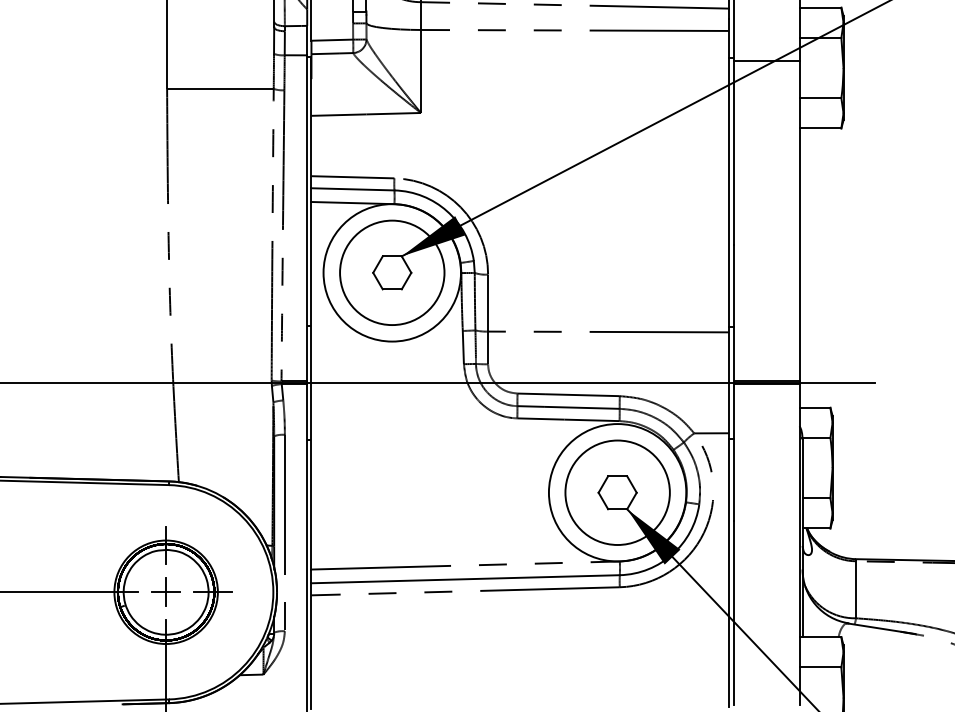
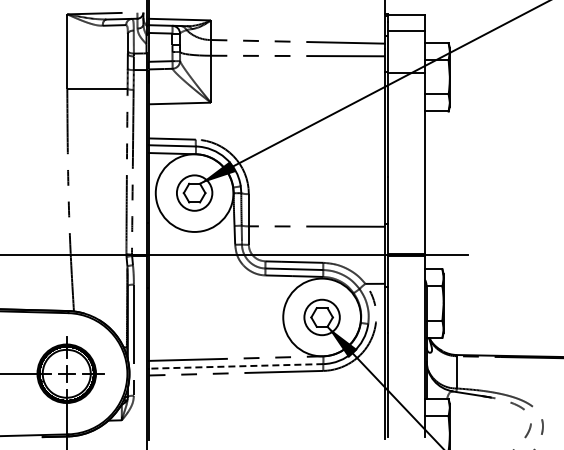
circle: (392, 271) -> (194, 192), size x0.6
circle: (616, 492) -> (321, 317), size x0.6
line: (464, 579) -> (235, 366), solid -> dashed

